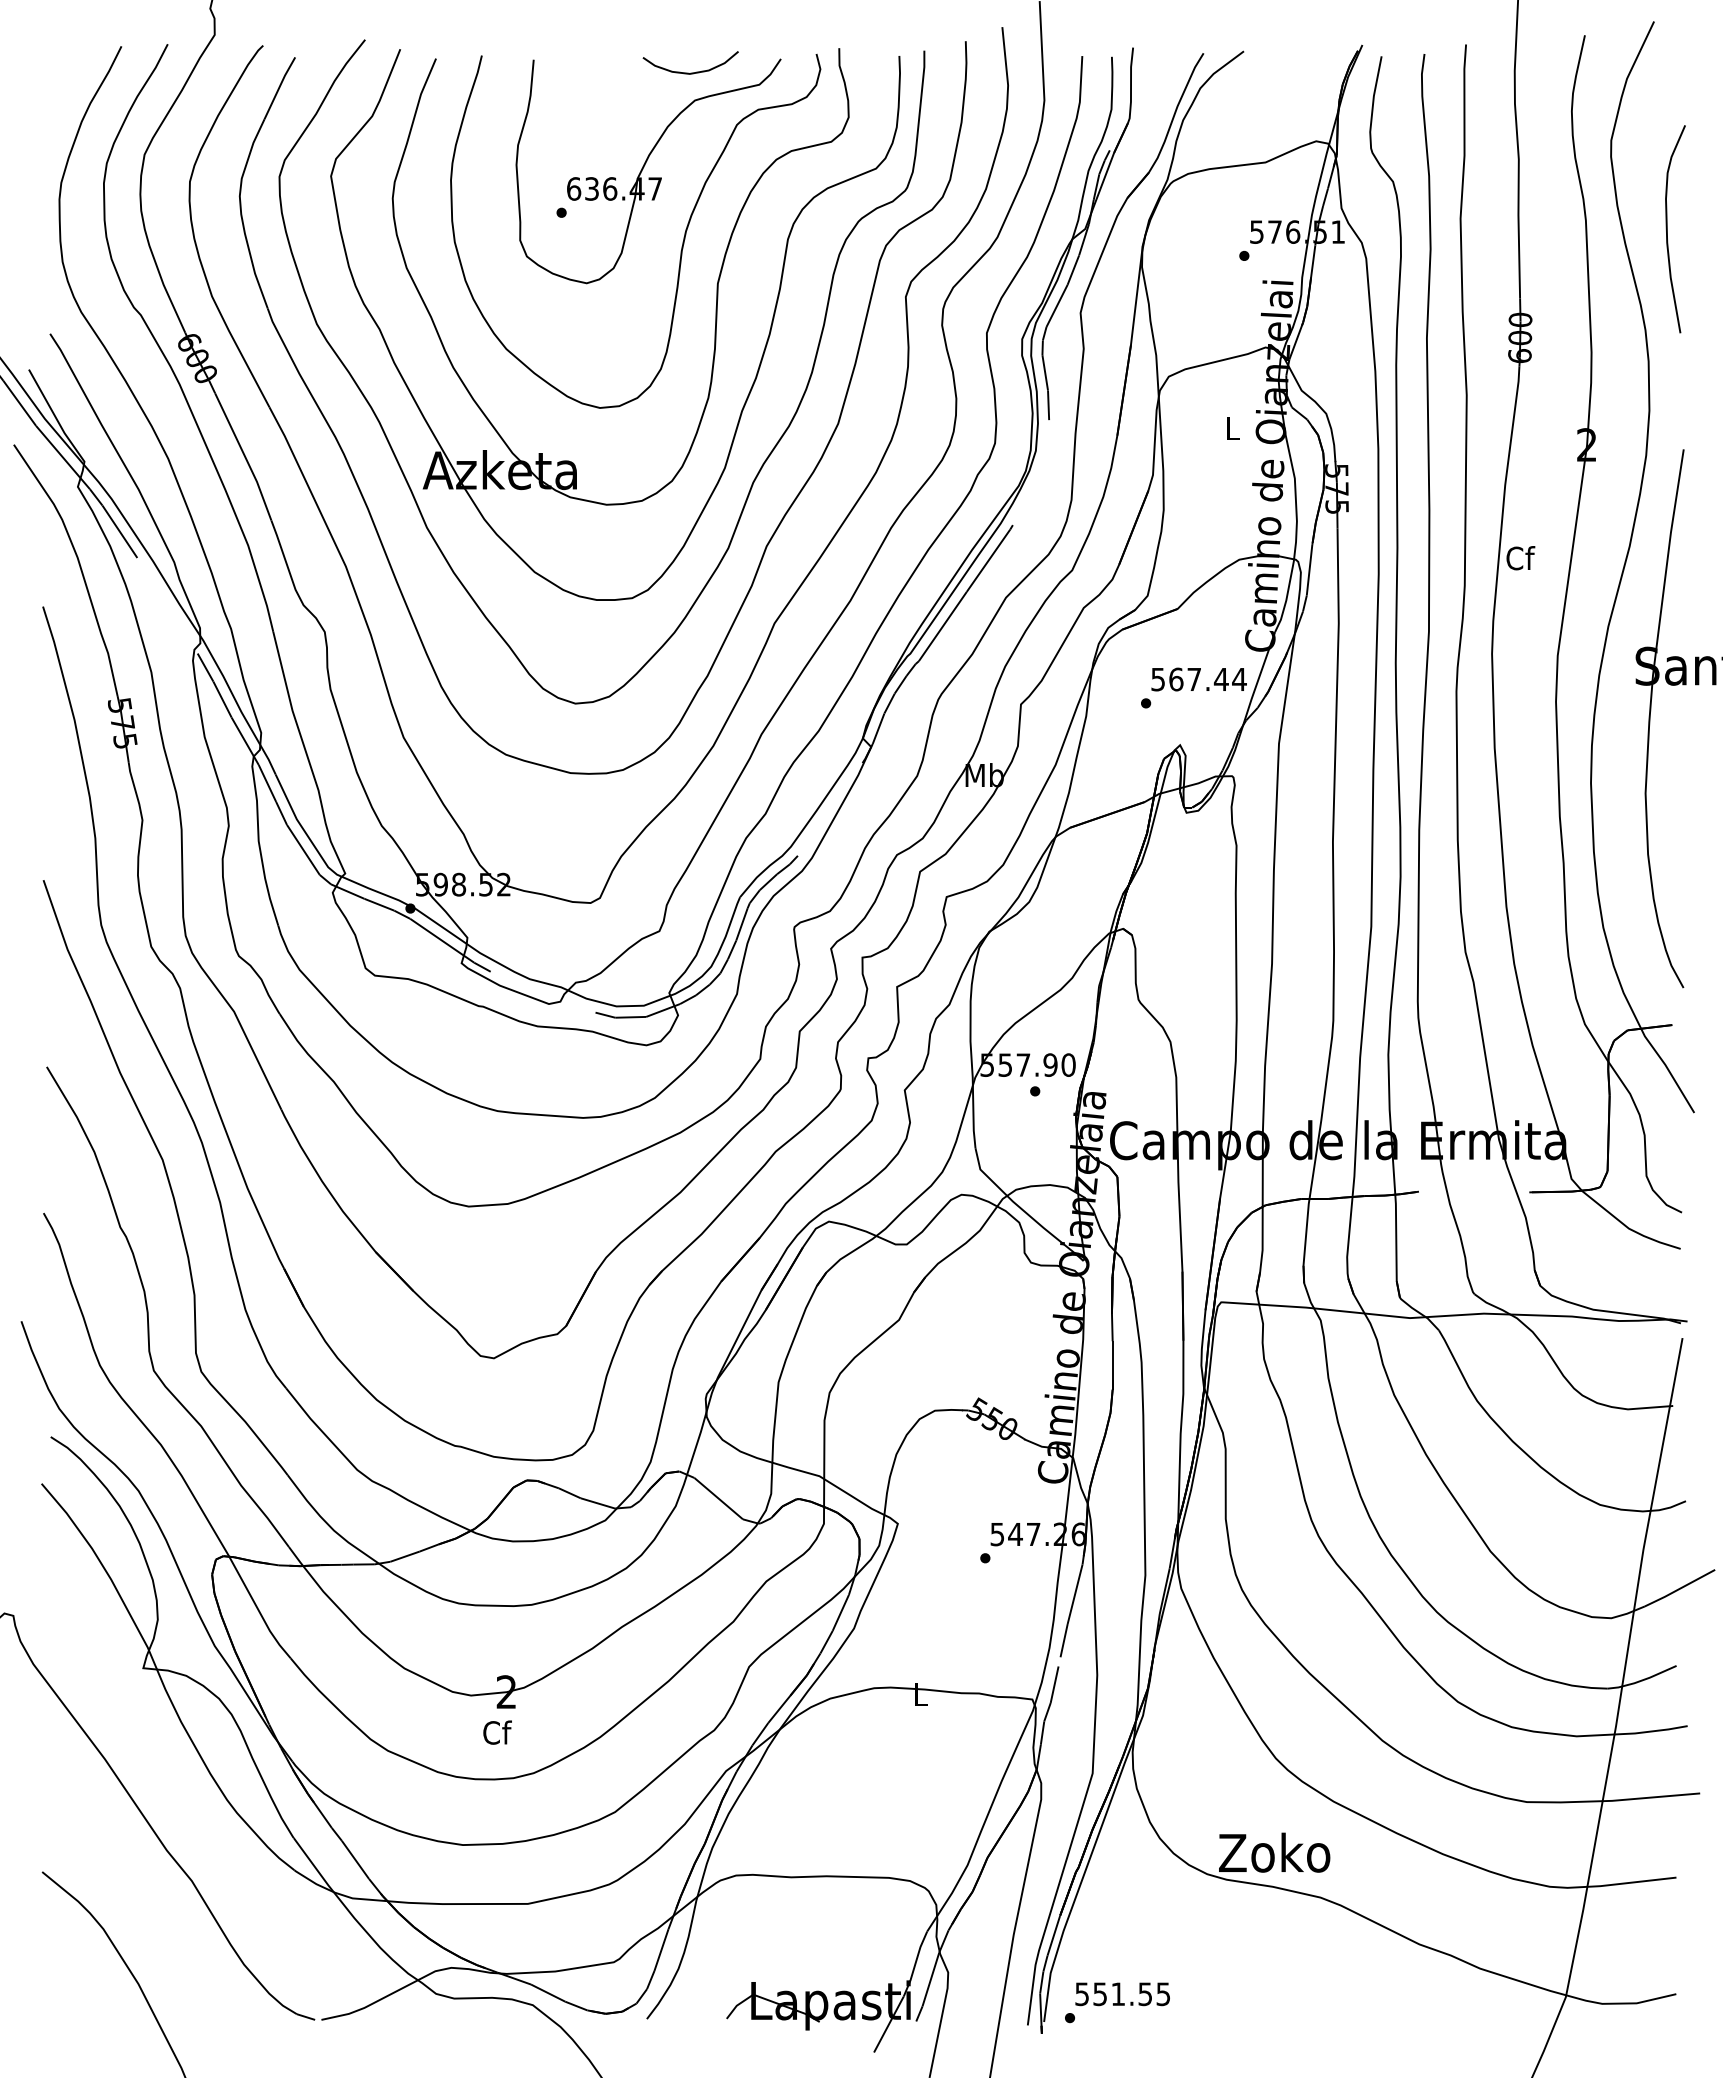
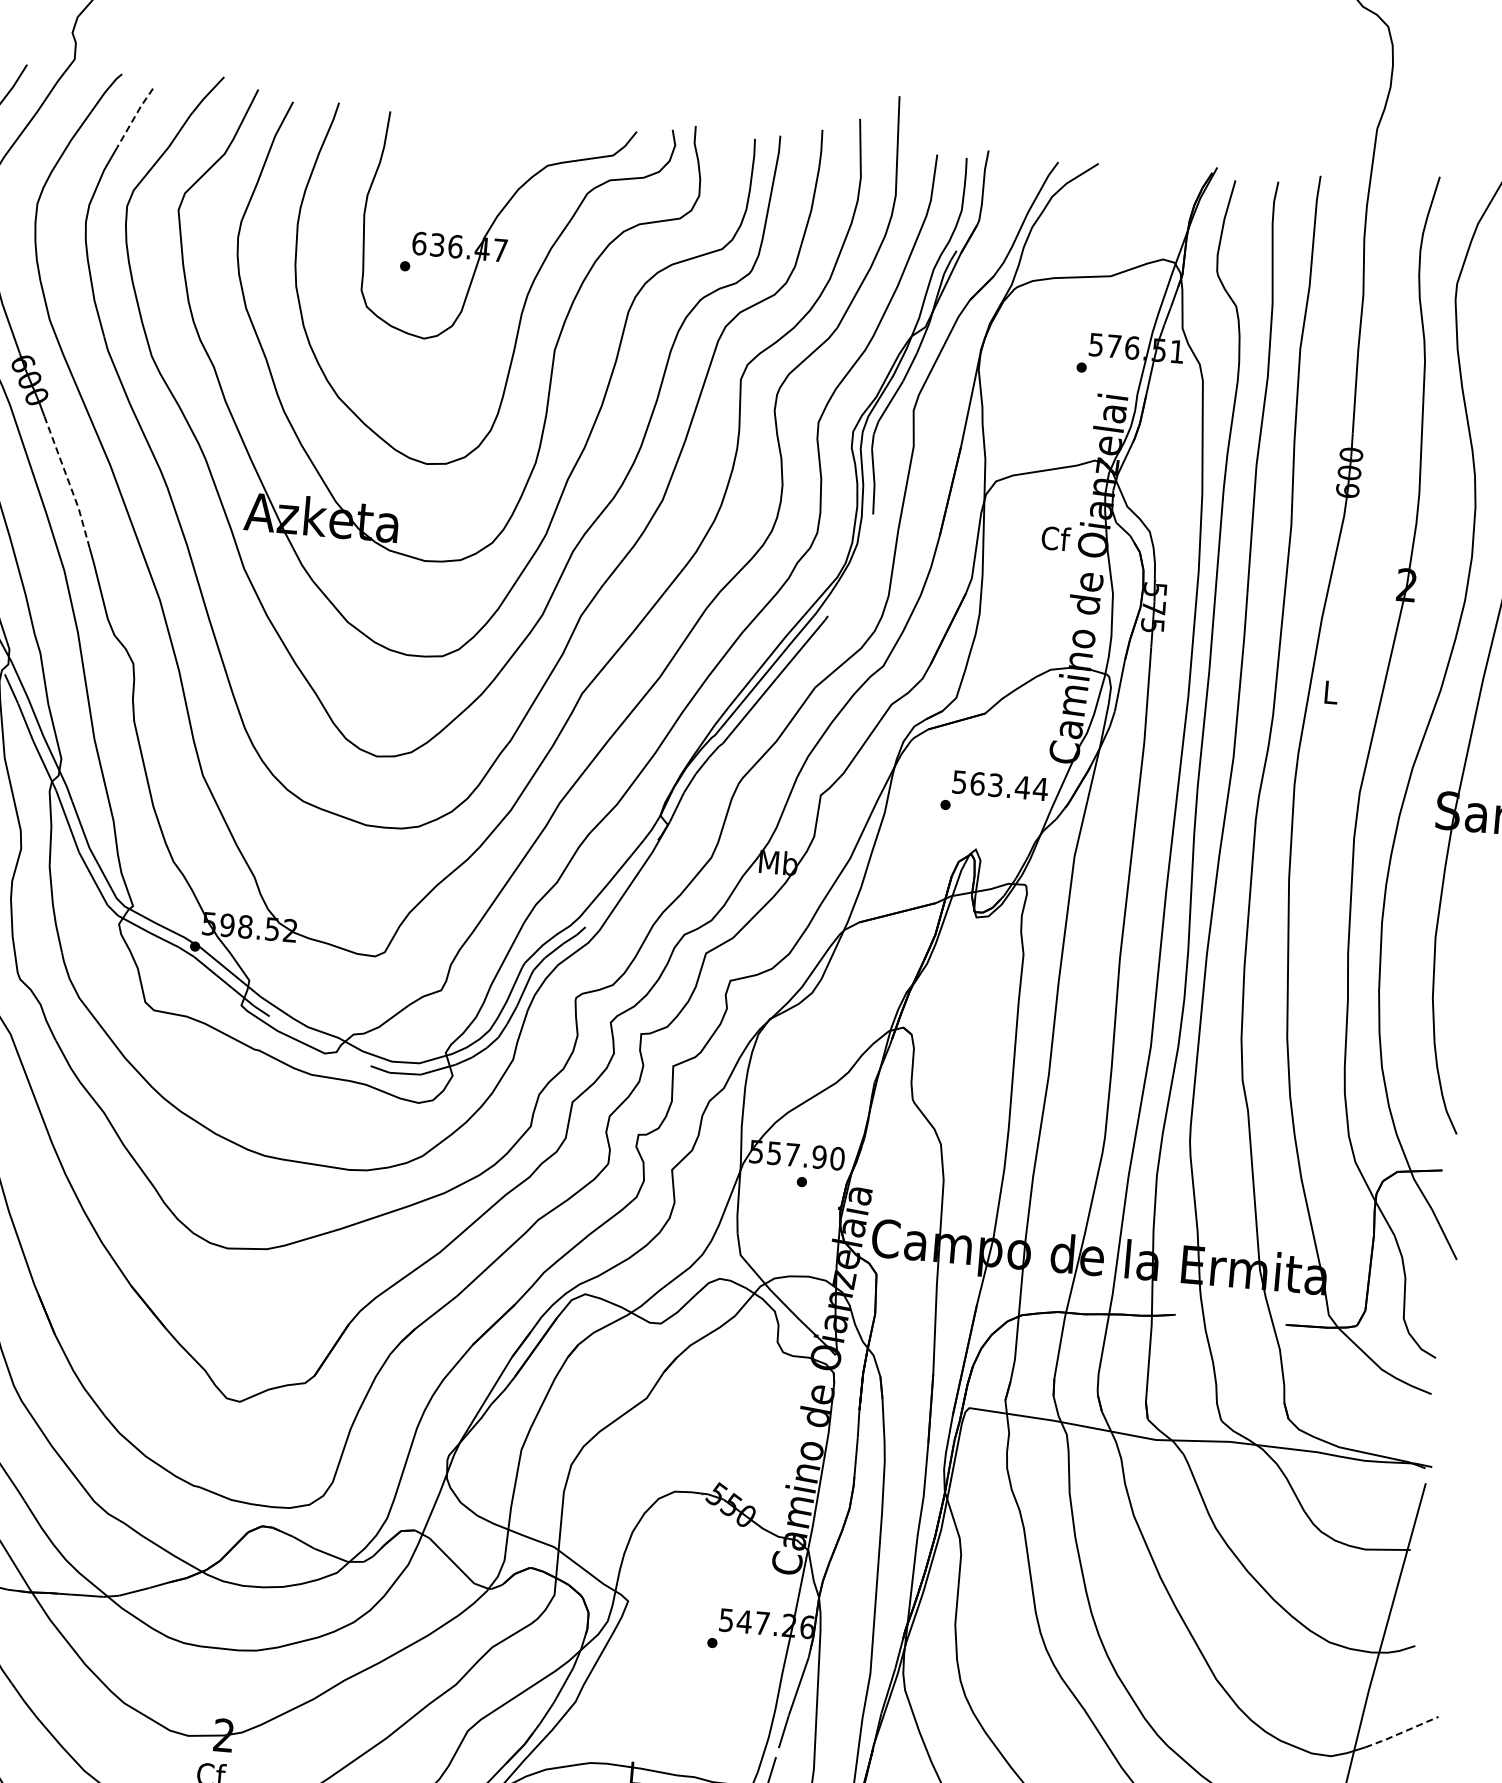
curve: (690, 72) -> (545, 137), removed
line: (279, 88) -> (134, 118), solid -> dashed
text: (1233, 428) -> (1056, 538), L -> Cf
line: (245, 457) -> (69, 483), solid -> dashed
text: (1520, 558) -> (1330, 692), Cf -> L
text: (1194, 679) -> (995, 785), 567.44 -> 563.44
line: (1679, 1588) -> (1401, 1732), solid -> dashed

